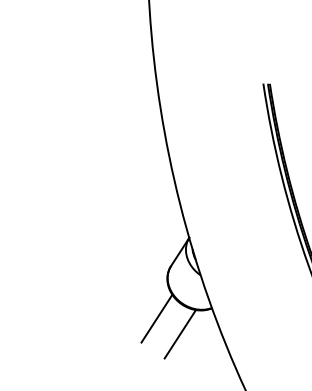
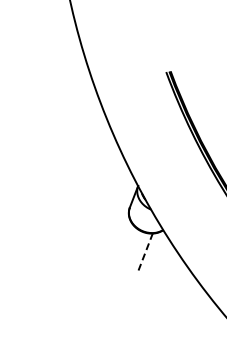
line: (156, 318) -> (127, 244), removed
line: (179, 334) -> (145, 252), solid -> dashed

